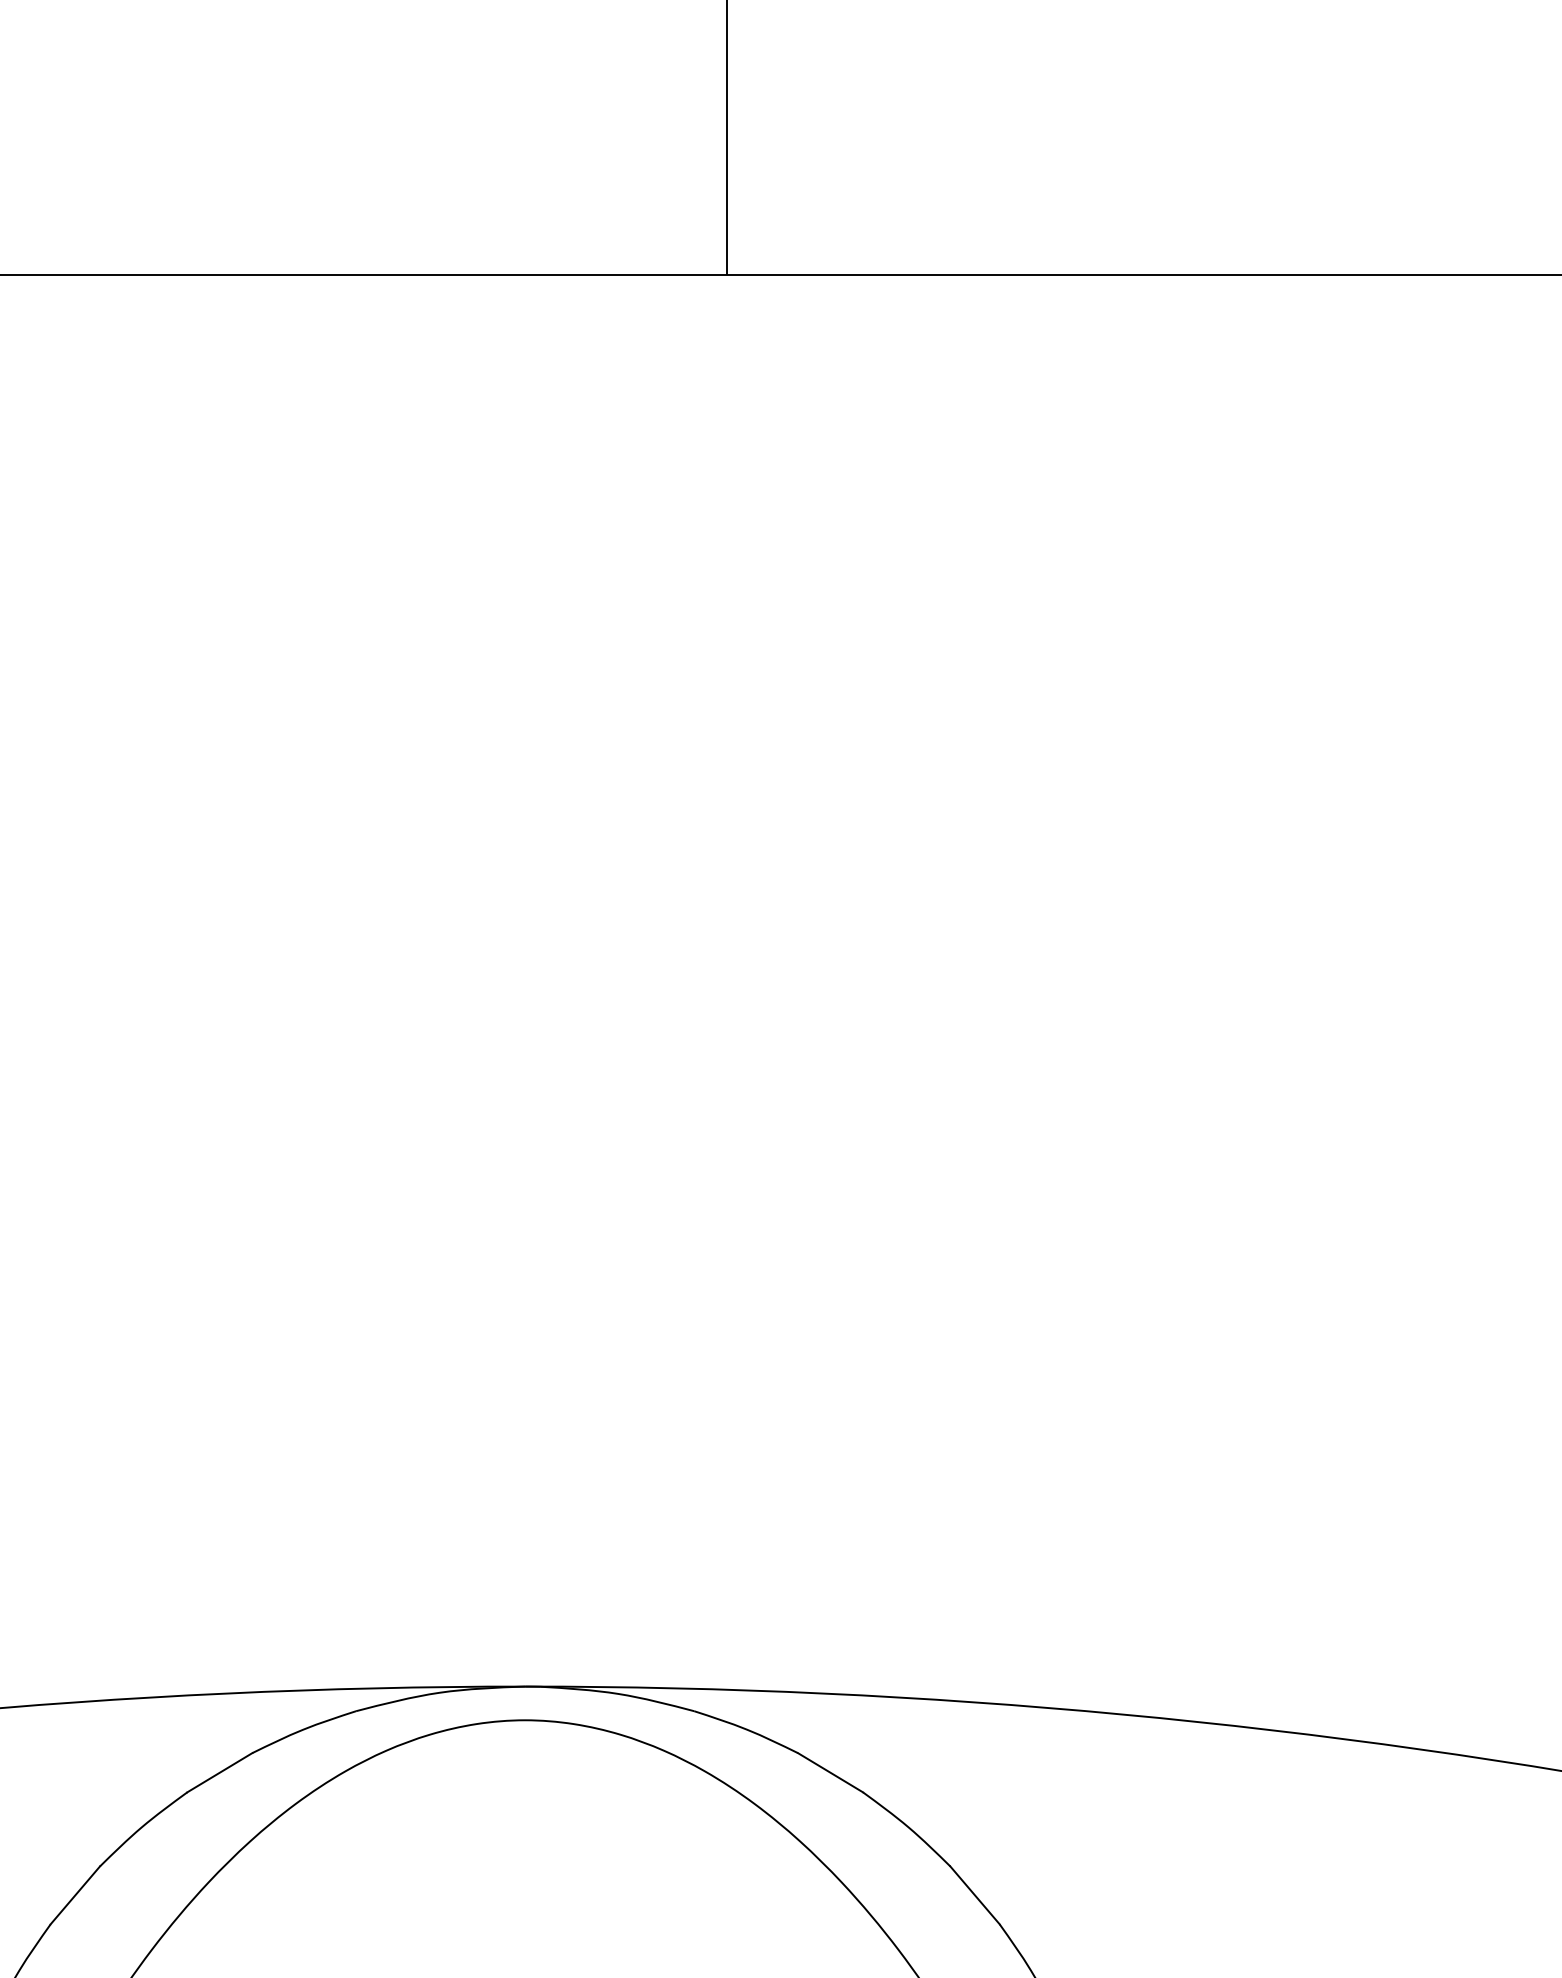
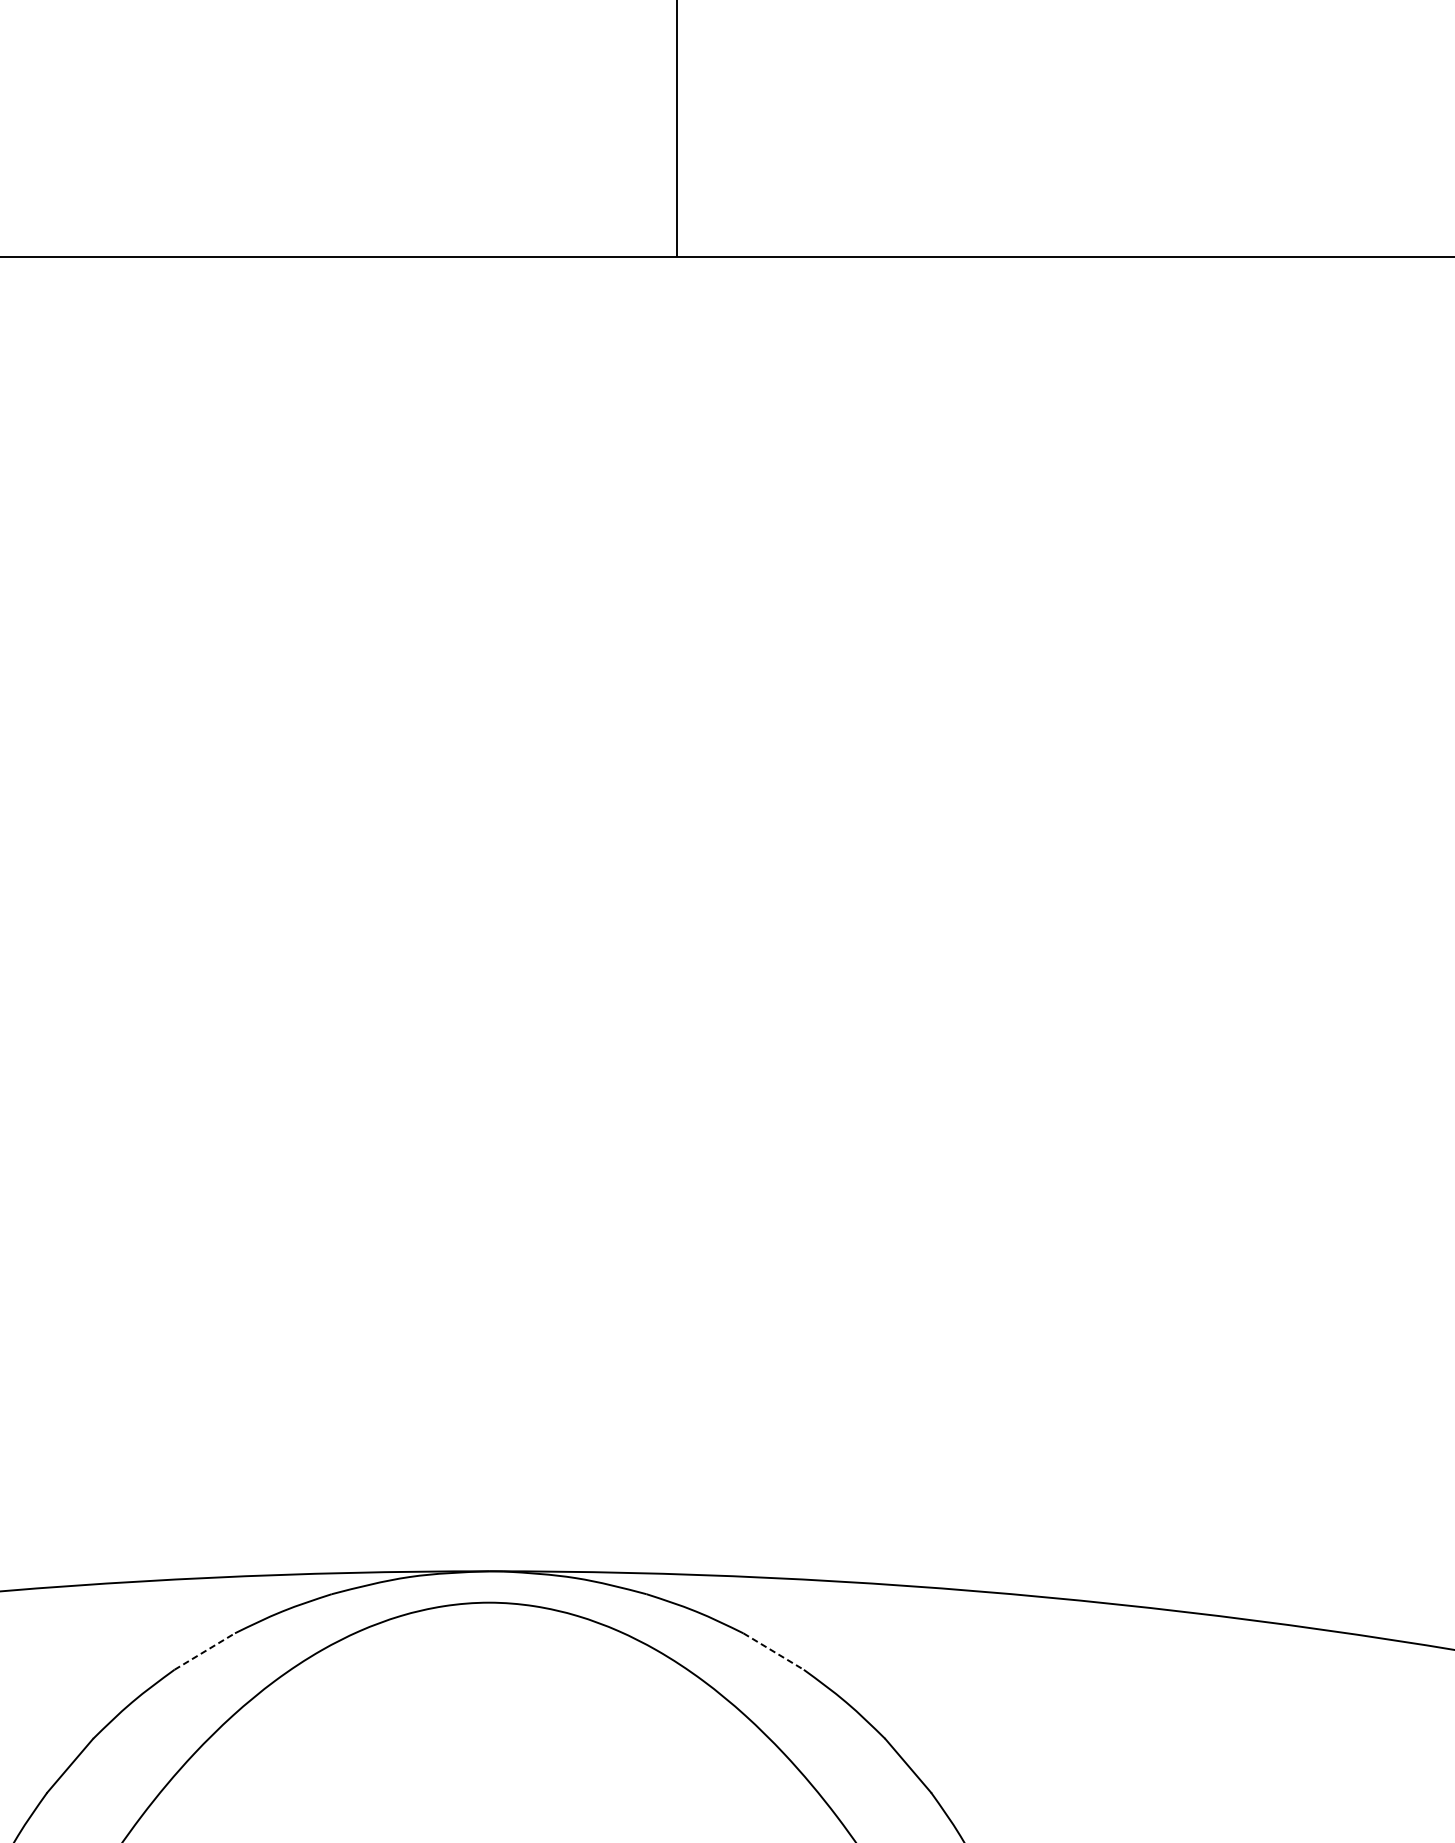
line: (219, 1772) -> (204, 1651), solid -> dashed
line: (830, 1772) -> (773, 1651), solid -> dashed

